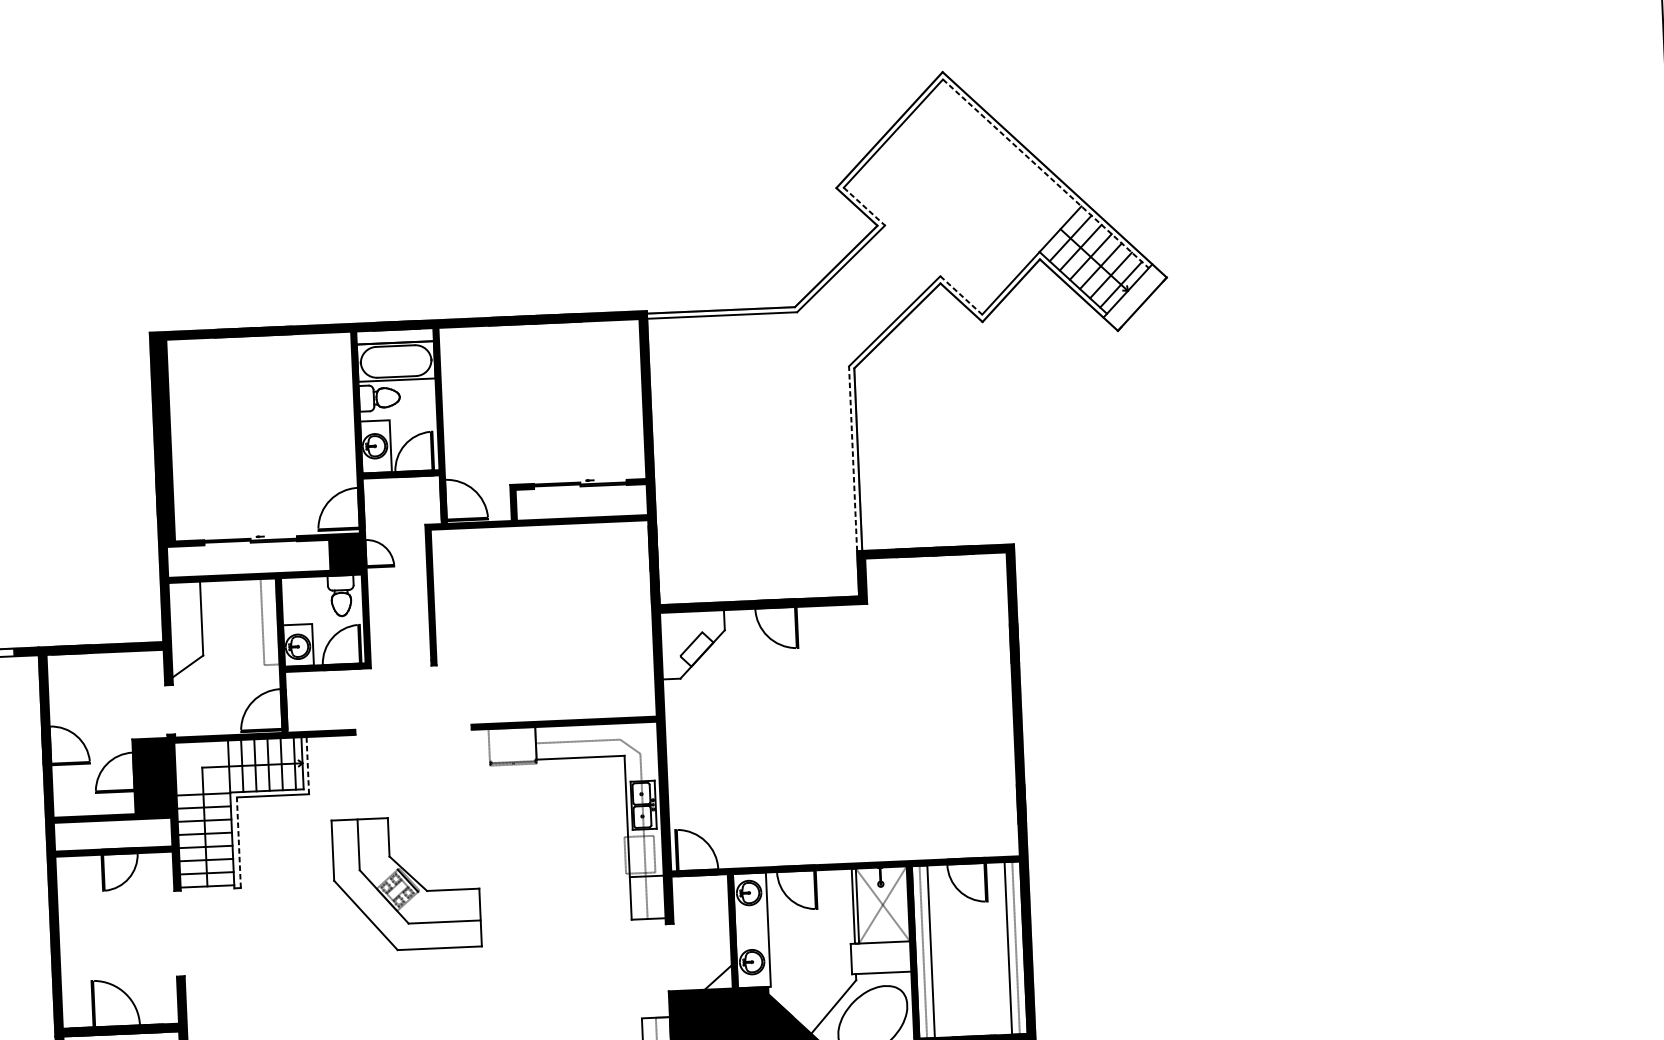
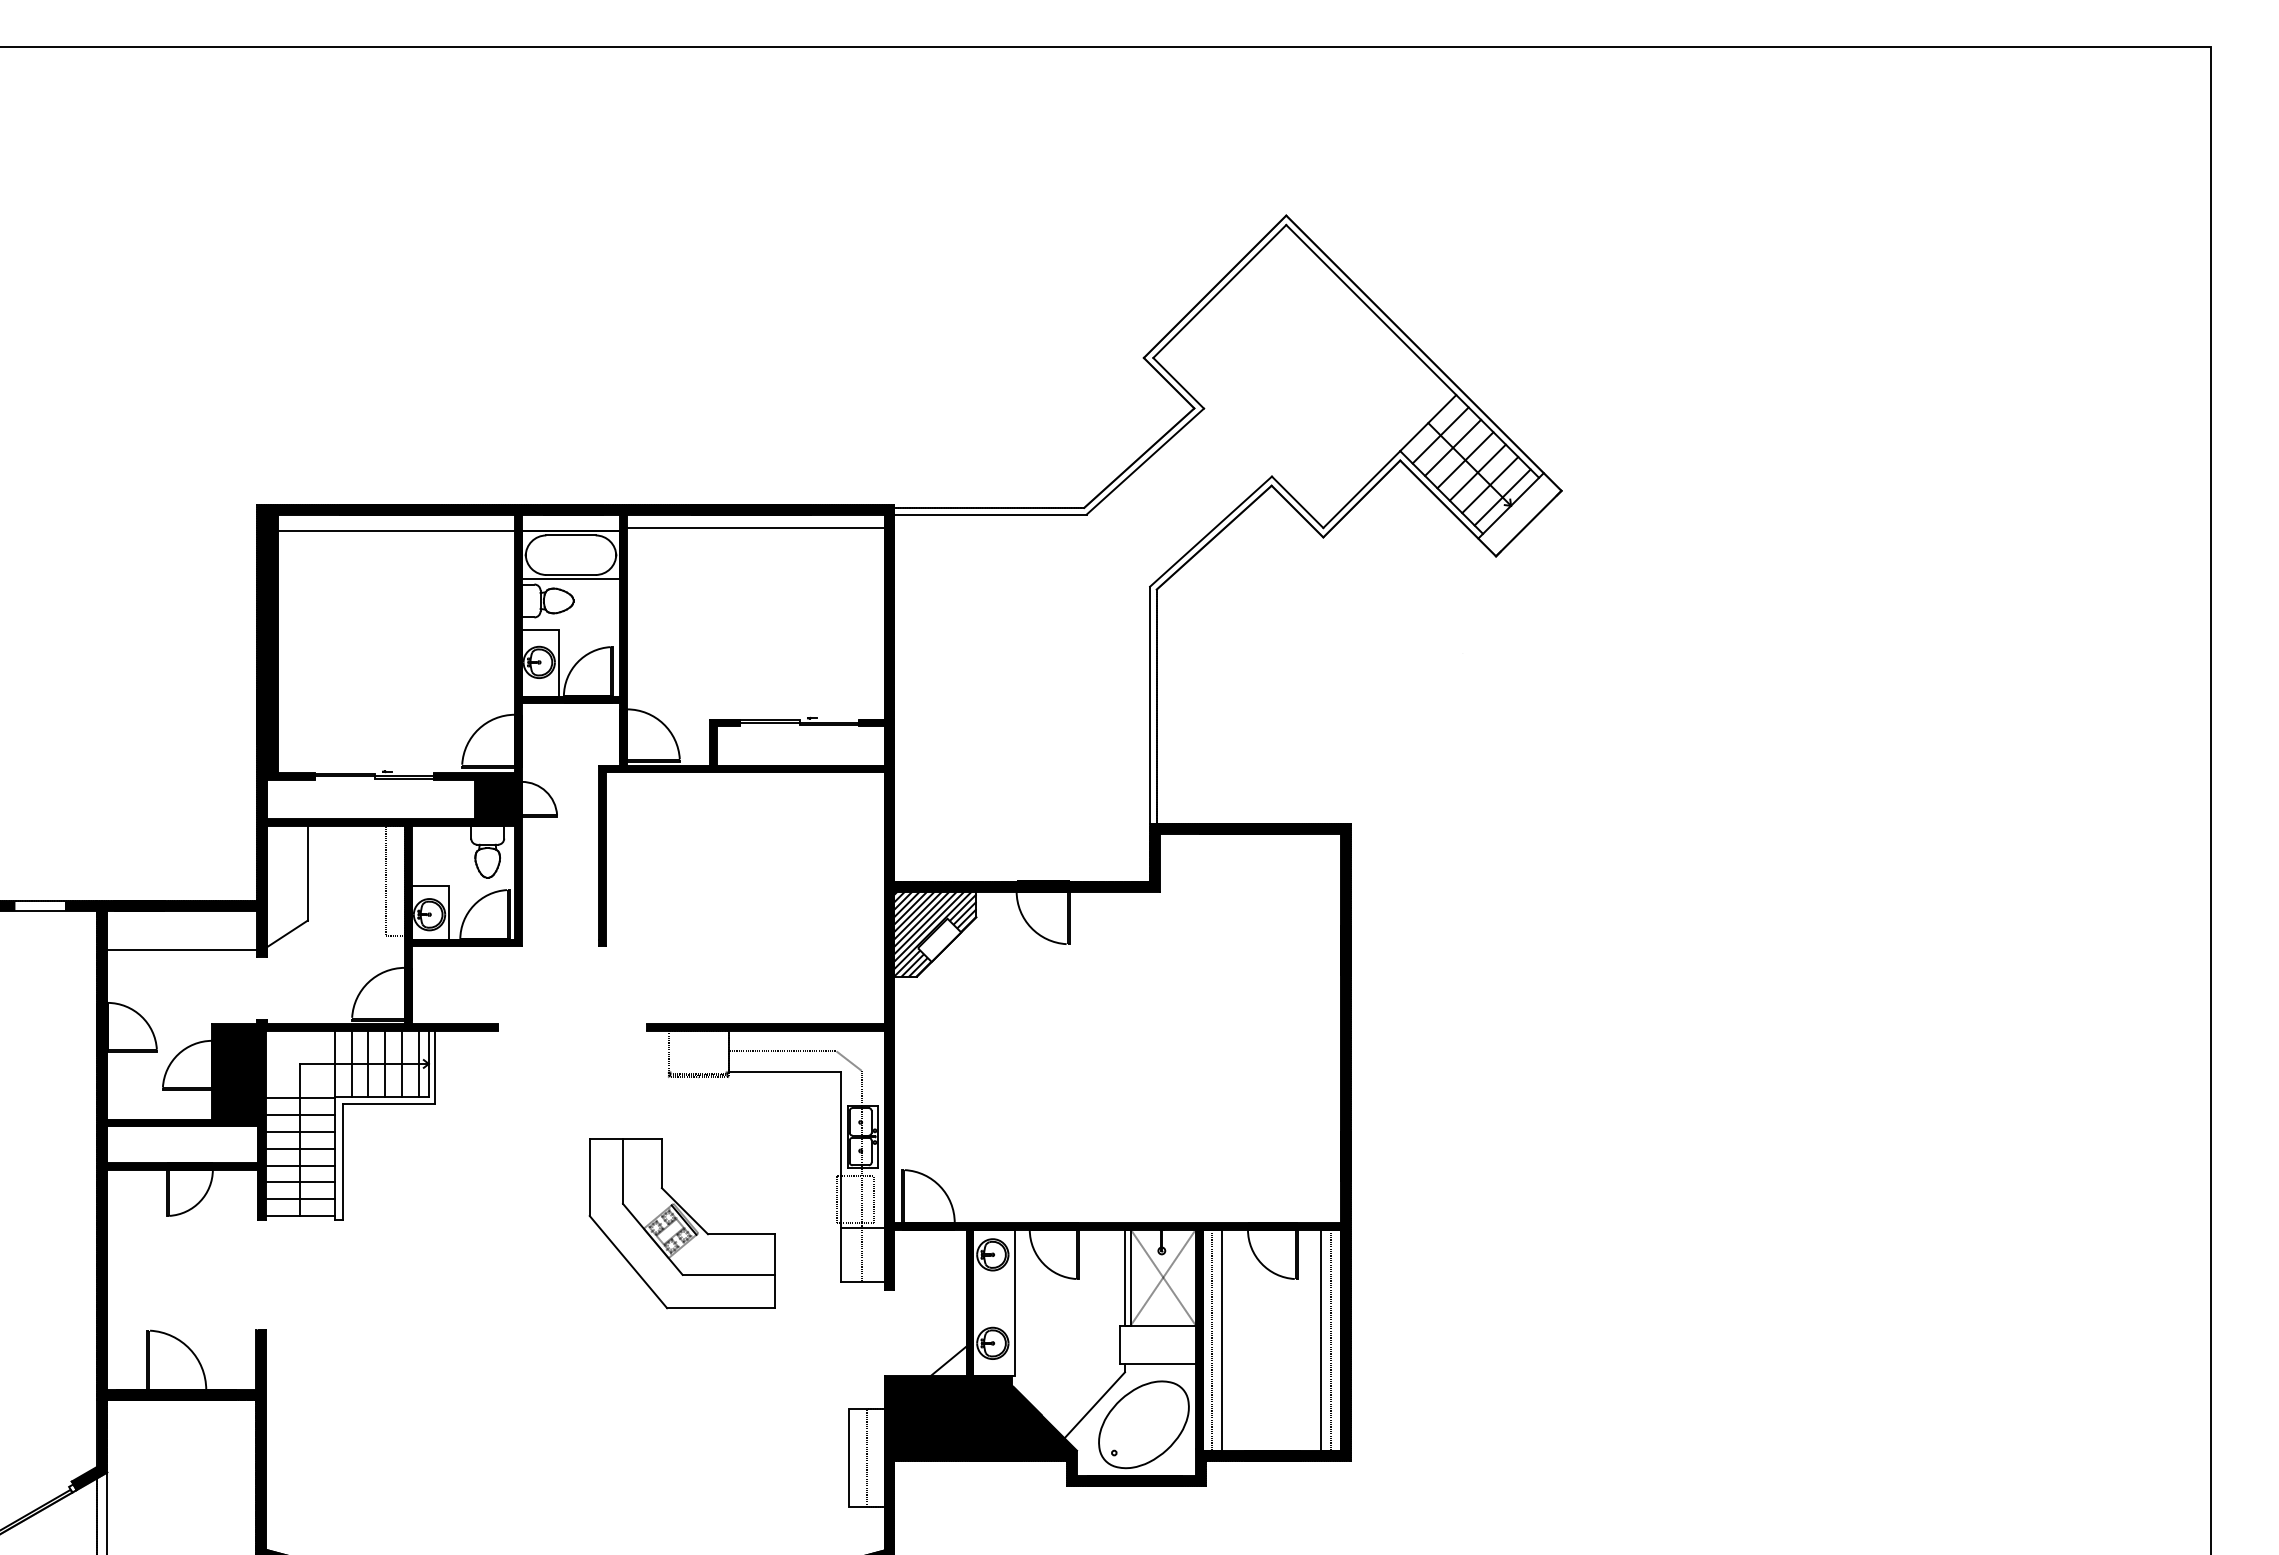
line: (1045, 173) -> (1412, 351), dashed -> solid
line: (864, 206) -> (1178, 383), dashed -> solid
line: (961, 295) -> (1298, 502), dashed -> solid
line: (539, 334) -> (755, 528), added
line: (259, 348) -> (396, 531), added
line: (853, 458) -> (1150, 704), dashed -> solid
hatch: (693, 644) -> (935, 933), added
line: (106, 682) -> (182, 949), added
line: (307, 765) -> (435, 1067), dashed -> solid
line: (238, 842) -> (342, 1161), dashed -> solid
part: (406, 883) -> (681, 1223), moved

